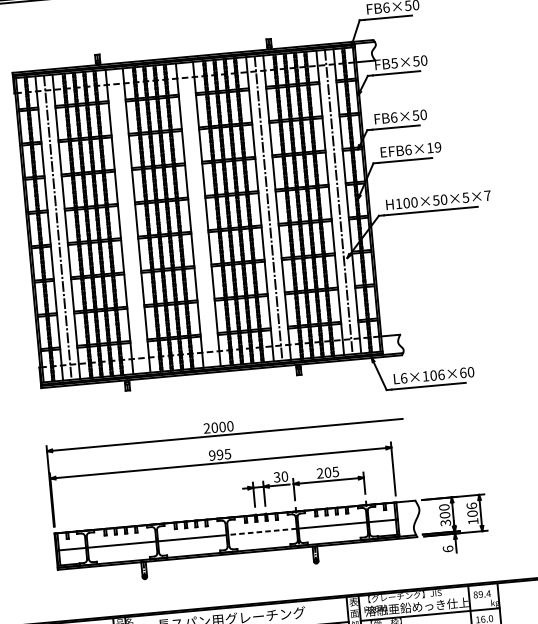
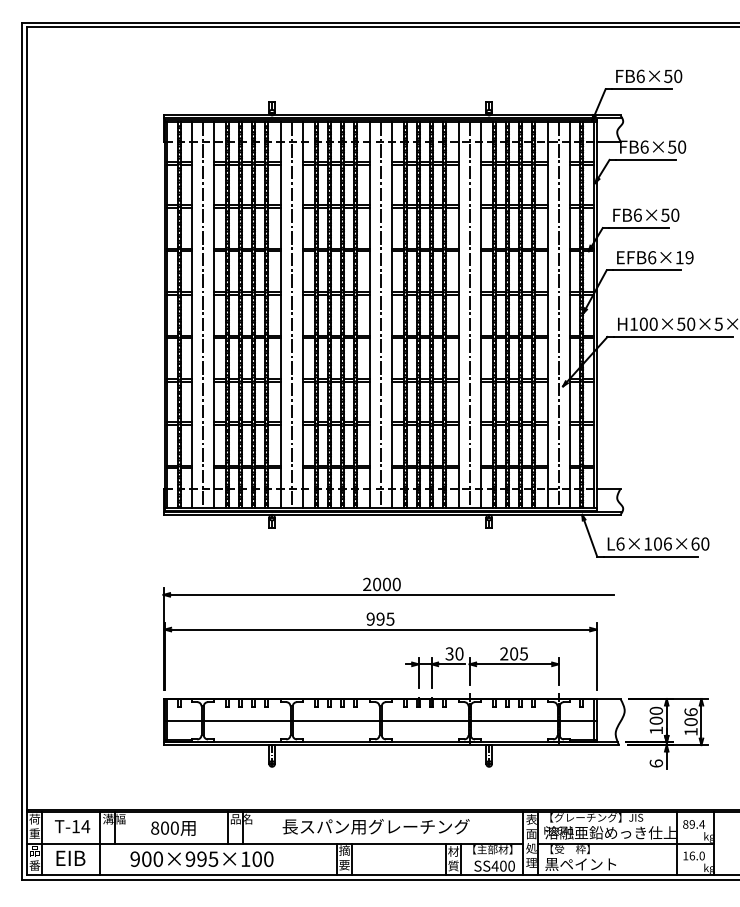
text: (394, 62) -> (644, 146), FB5×50 -> FB6×50
line: (198, 214) -> (380, 314), added
line: (127, 220) -> (291, 314), added
text: (445, 522) -> (656, 730), 300 -> 100
line: (262, 531) -> (424, 720), dashed -> solid

